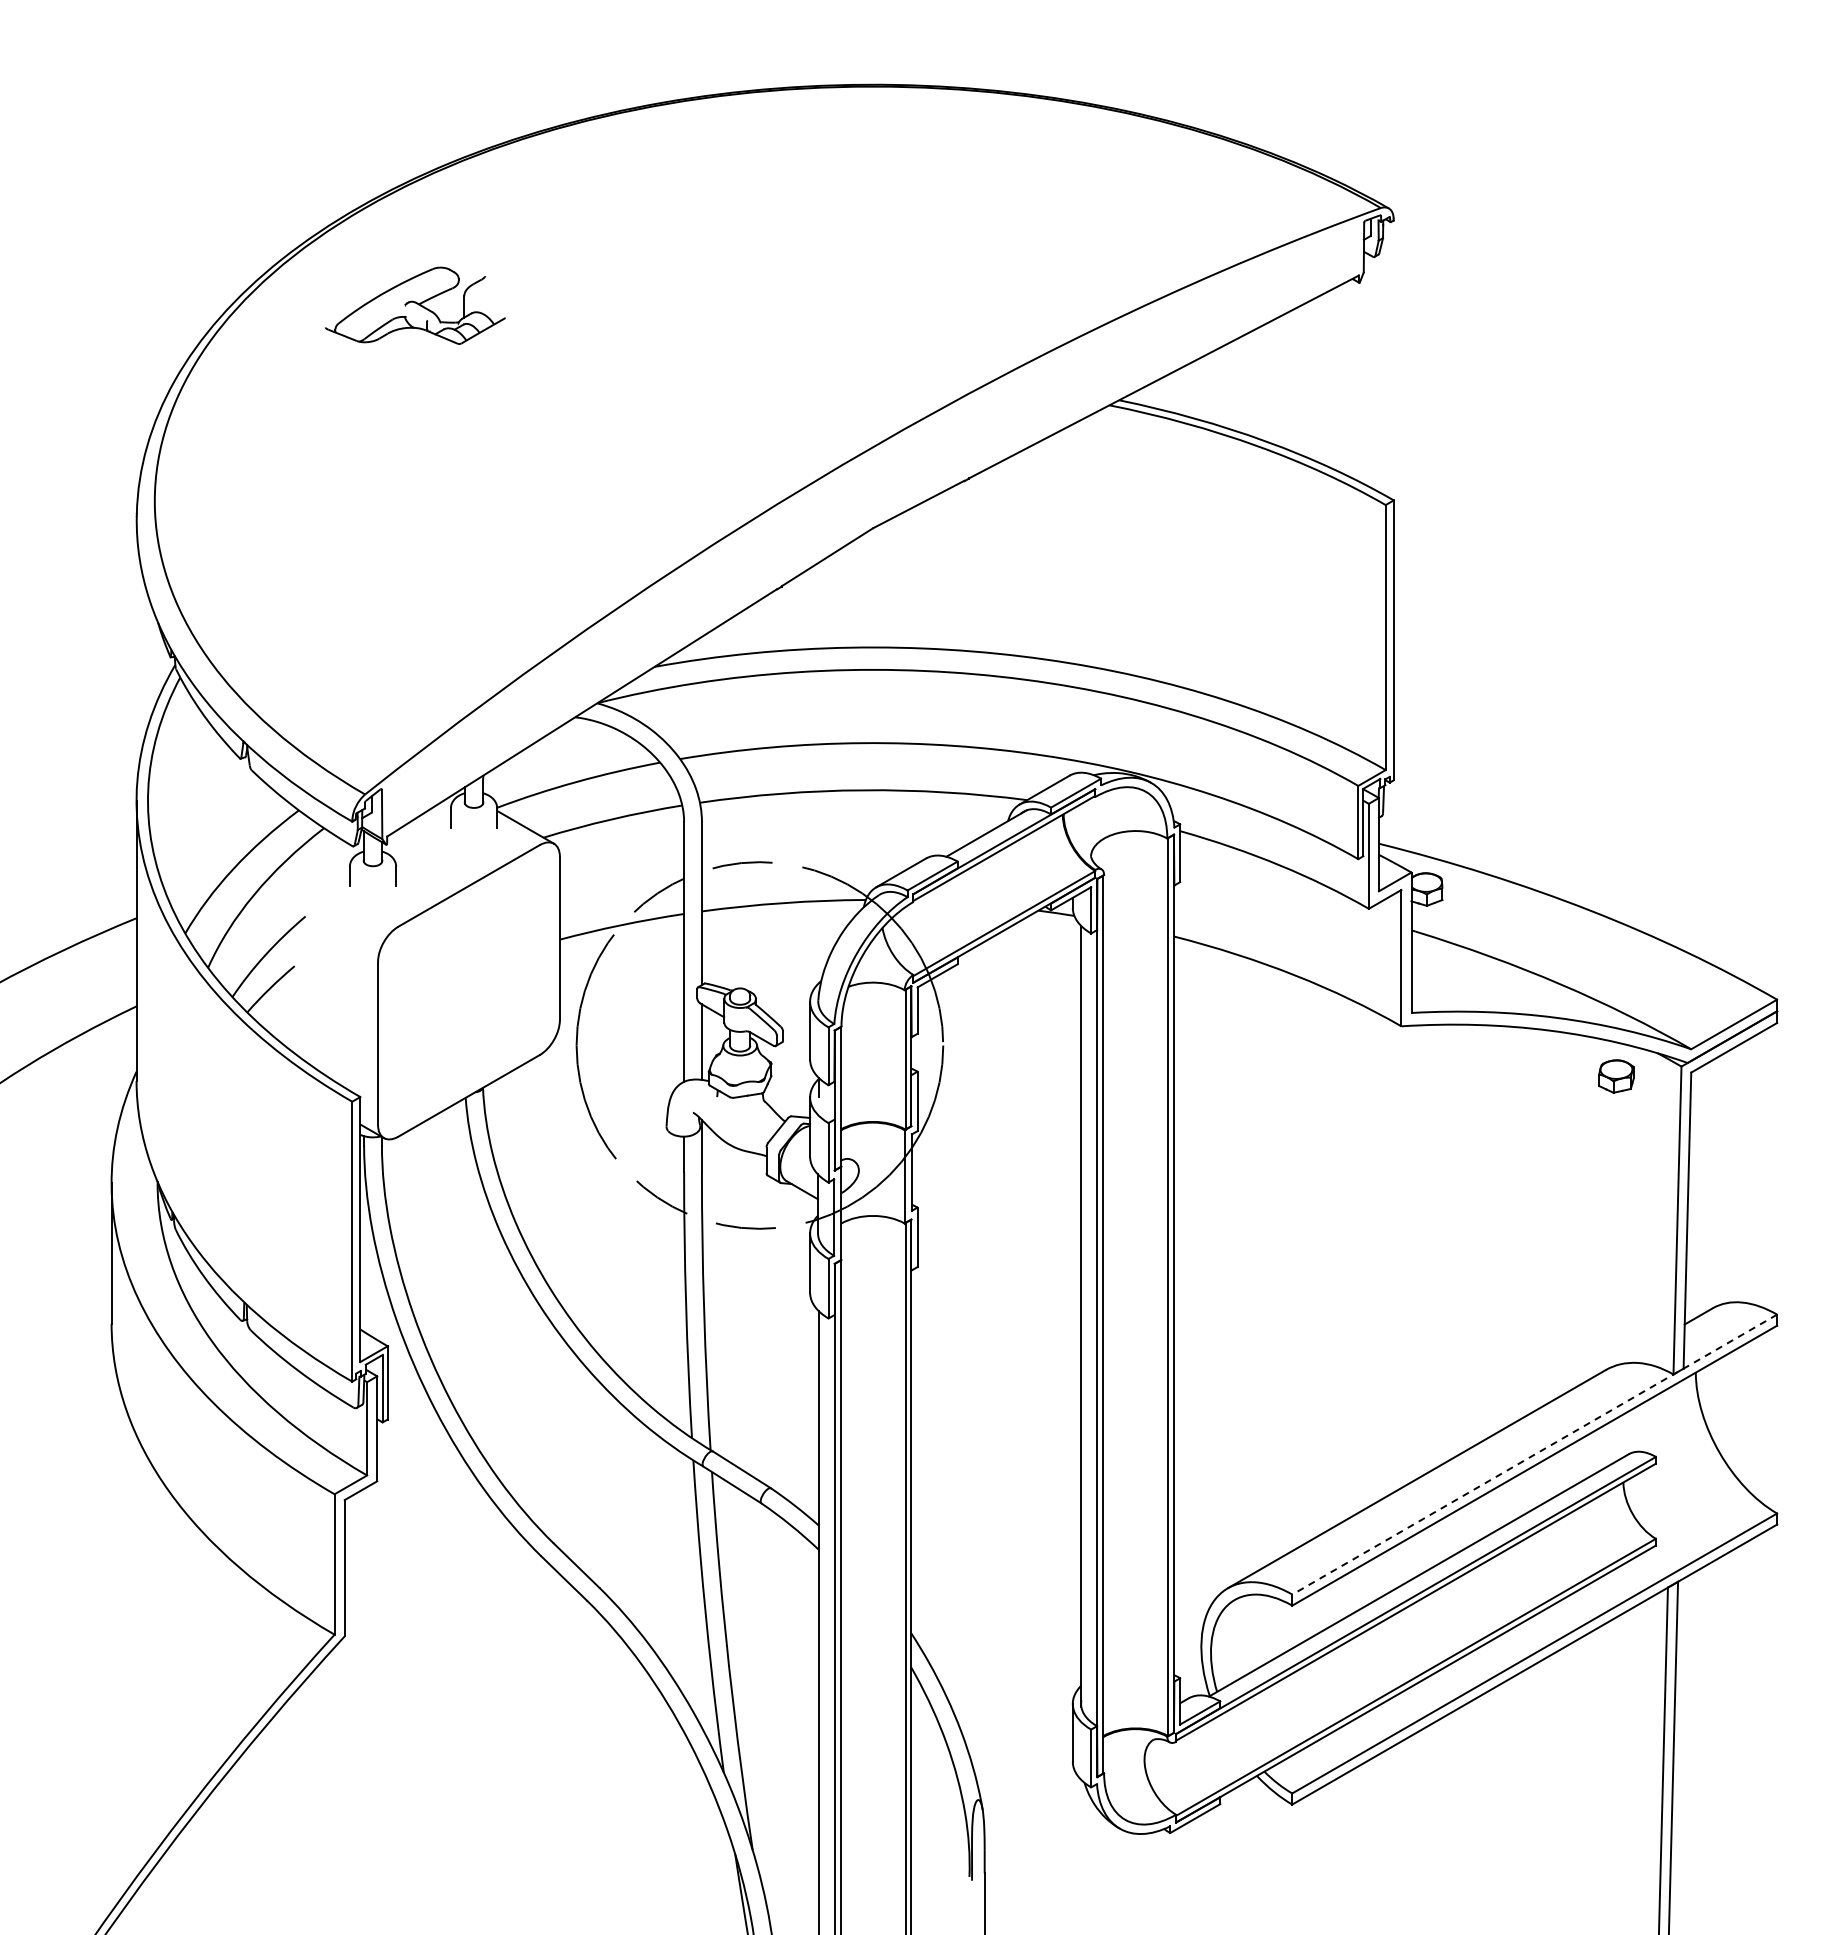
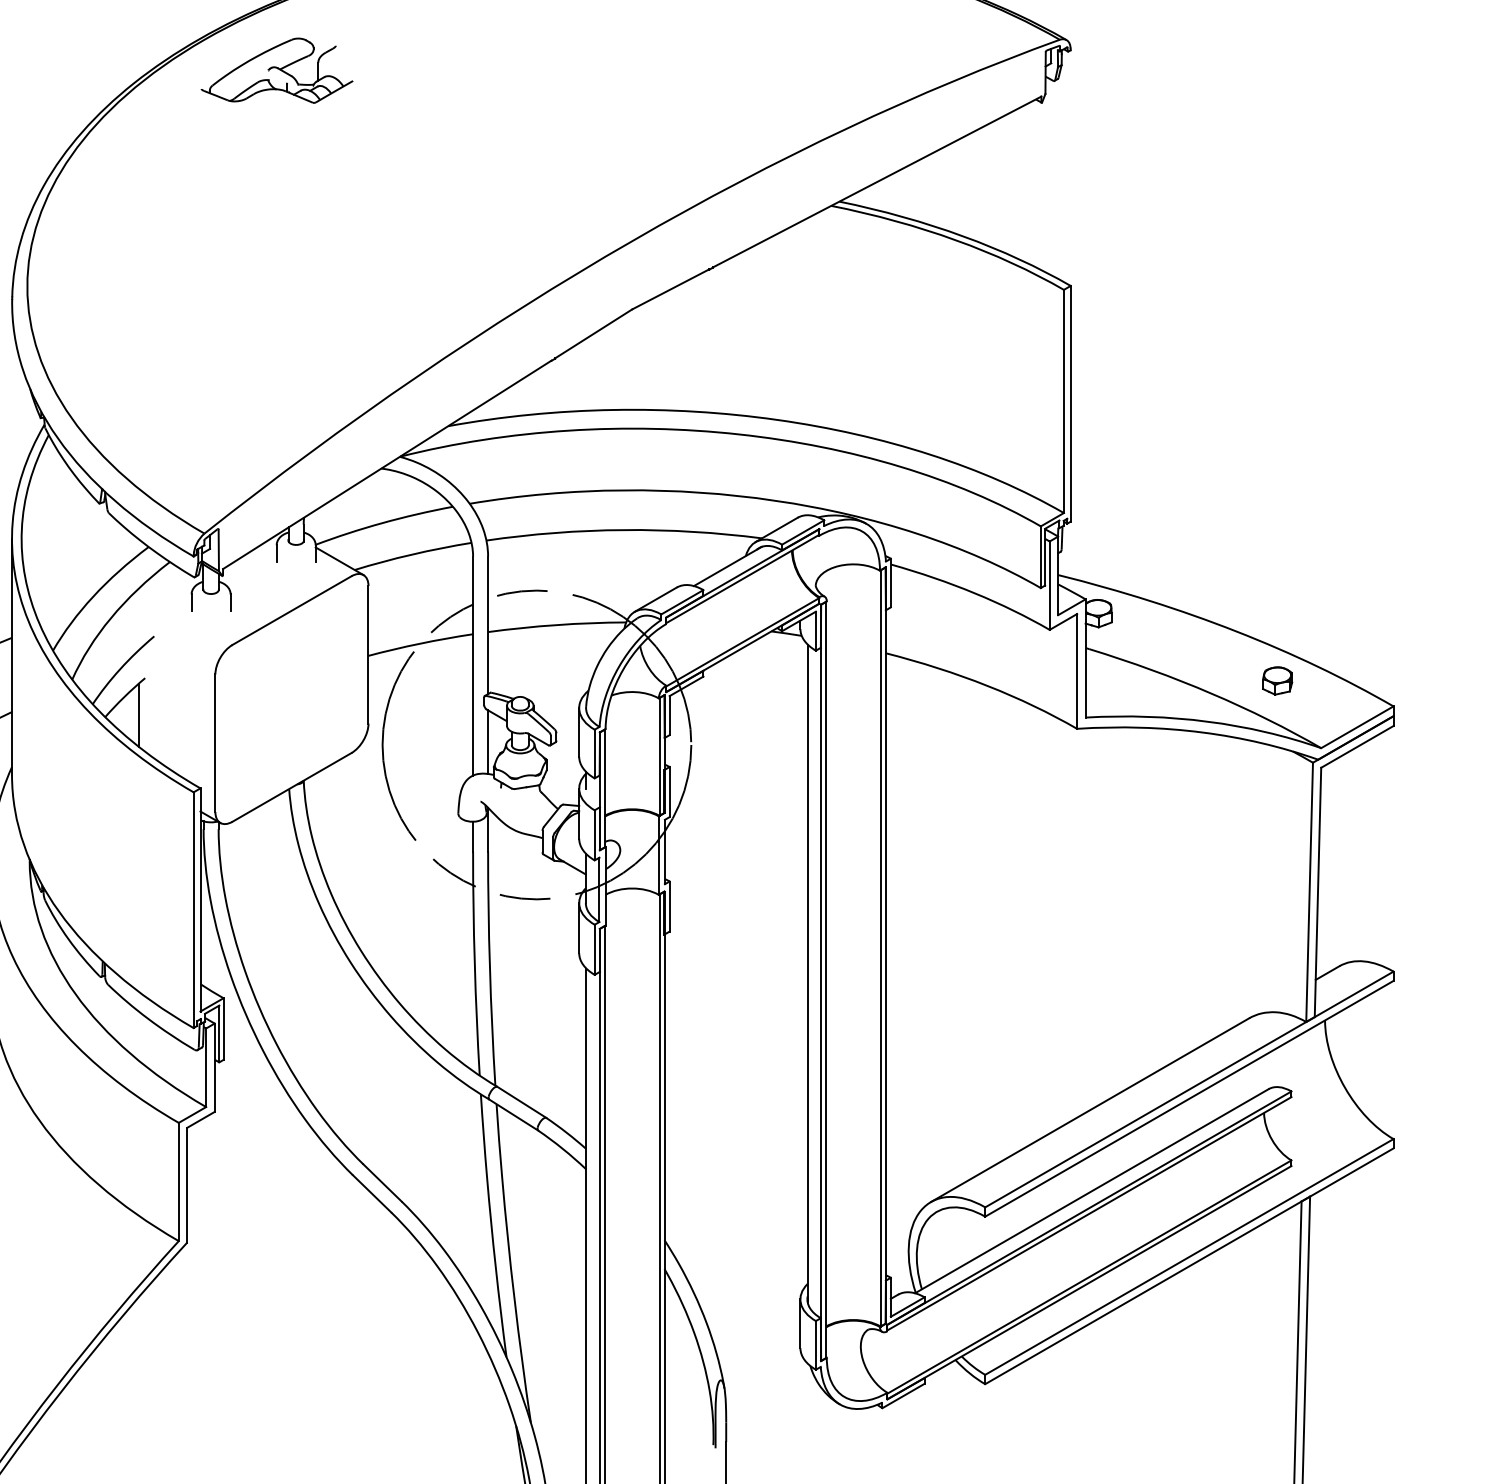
part: (415, 305) -> (277, 70), moved
line: (287, 1009) -> (139, 714), added
part: (1616, 1076) -> (1277, 680), moved
line: (1534, 1454) -> (1189, 1089), dashed -> solid

